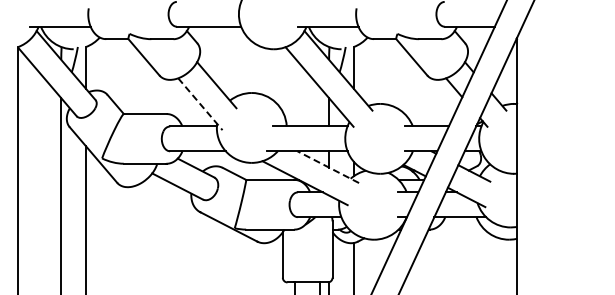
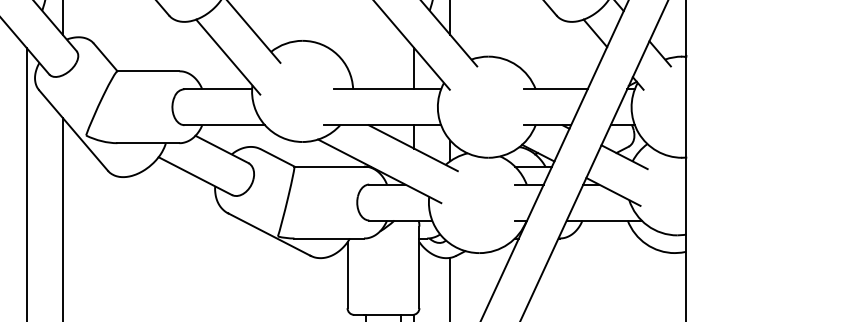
line: (200, 104) -> (228, 57), dashed -> solid
line: (328, 167) -> (413, 148), dashed -> solid

